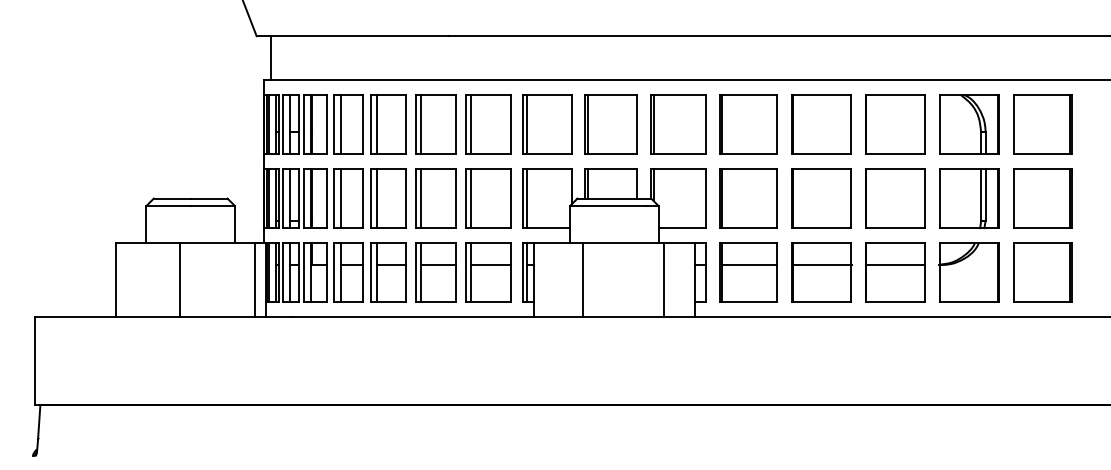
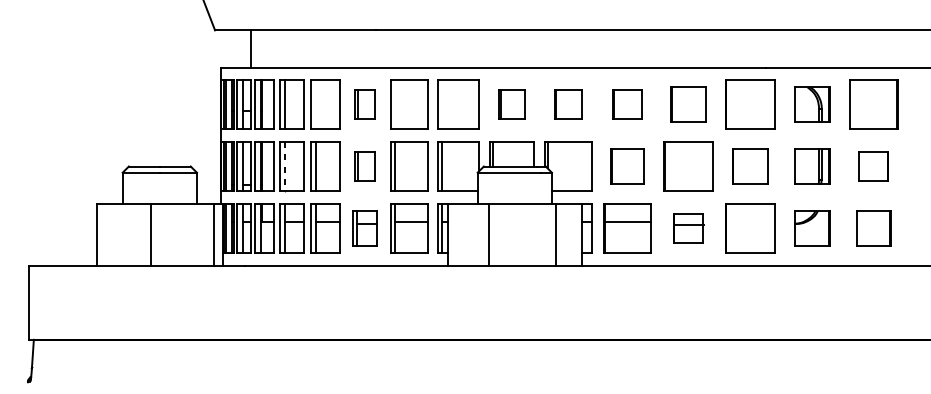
line: (271, 58) -> (250, 49), moved
line: (377, 124) -> (316, 104), removed
part: (435, 124) -> (364, 104), size x0.6
line: (471, 124) -> (395, 104), removed
line: (527, 124) -> (442, 104), removed
part: (610, 124) -> (511, 104), size x0.6
part: (678, 124) -> (568, 104), size x0.6
part: (748, 124) -> (627, 104), size x0.6
part: (821, 124) -> (688, 104), size x0.7
part: (969, 124) -> (812, 104), size x0.7
line: (340, 198) -> (285, 166), solid -> dashed
part: (435, 198) -> (364, 166), size x0.6
part: (748, 198) -> (627, 166), size x0.7
part: (895, 198) -> (750, 166), size x0.7
part: (969, 198) -> (812, 166), size x0.7
part: (1042, 198) -> (873, 166), size x0.6
line: (895, 265) -> (750, 222), removed
part: (435, 272) -> (364, 228), size x0.7
part: (821, 272) -> (688, 228), size x0.6
part: (968, 272) -> (811, 228), size x0.7
part: (1042, 272) -> (873, 228), size x0.7

